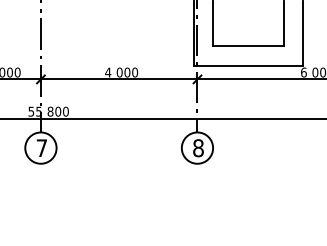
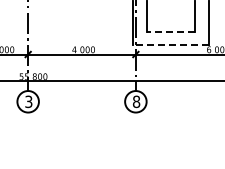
line: (247, 45) -> (170, 31), solid -> dashed
line: (247, 66) -> (170, 45), solid -> dashed
text: (41, 147) -> (28, 101), 7 -> 3

